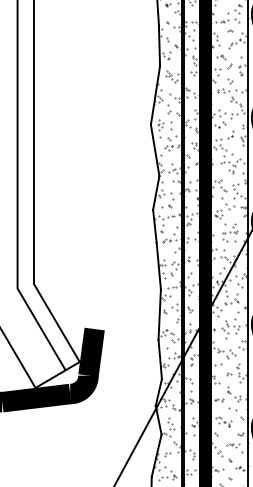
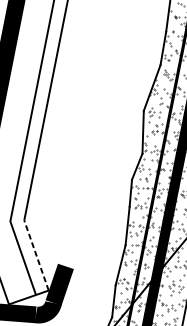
line: (56, 322) -> (36, 255), solid -> dashed

